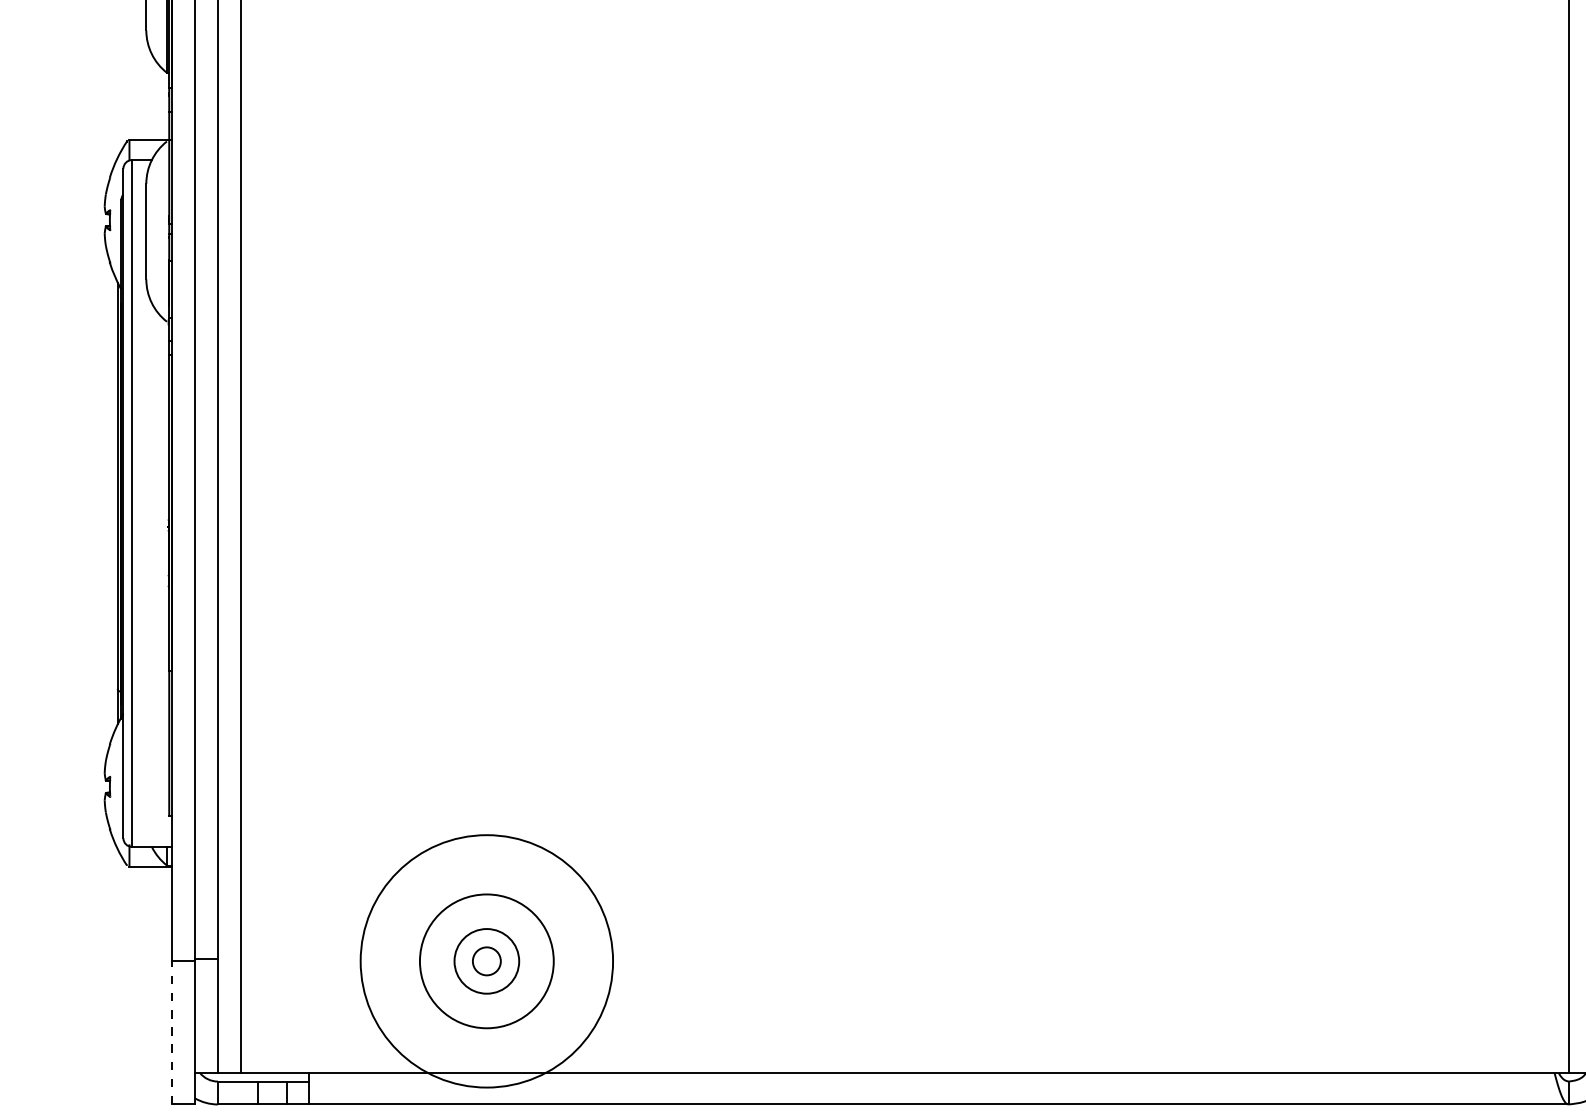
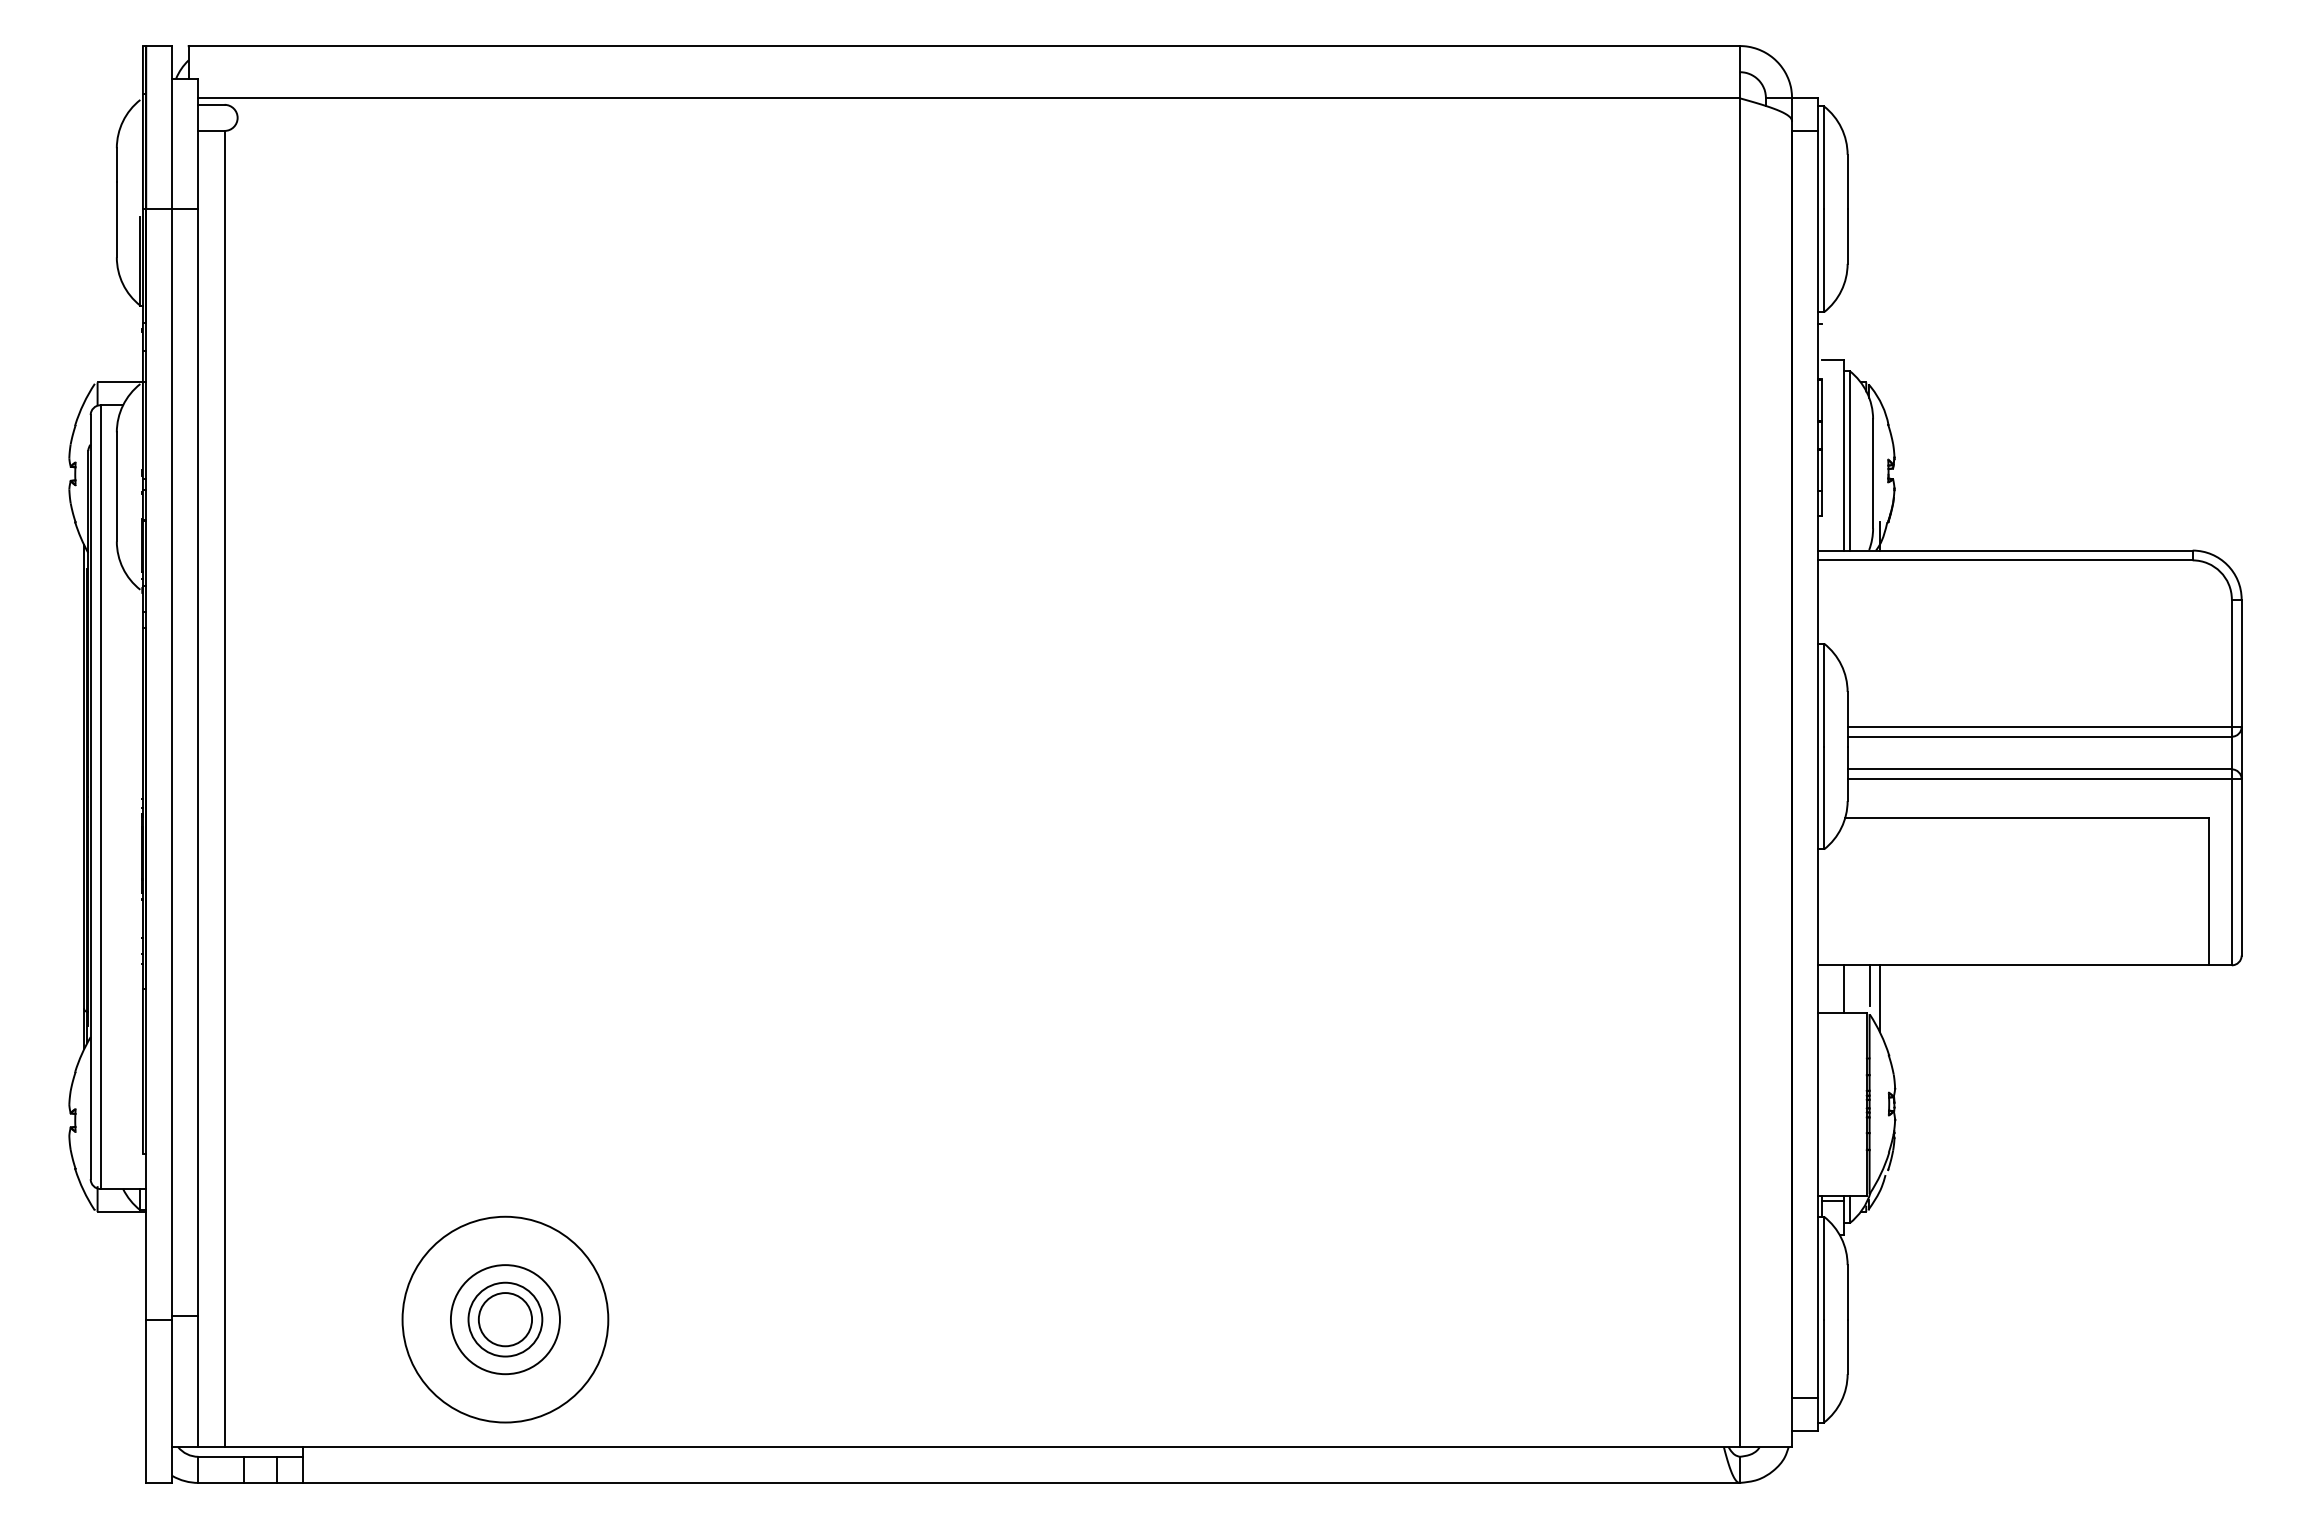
circle: (486, 961) -> (504, 1319), size x0.71
circle: (486, 961) -> (505, 1319), size x0.71
circle: (486, 961) -> (505, 1319), size x1.67
line: (172, 1033) -> (146, 1401), dashed -> solid

